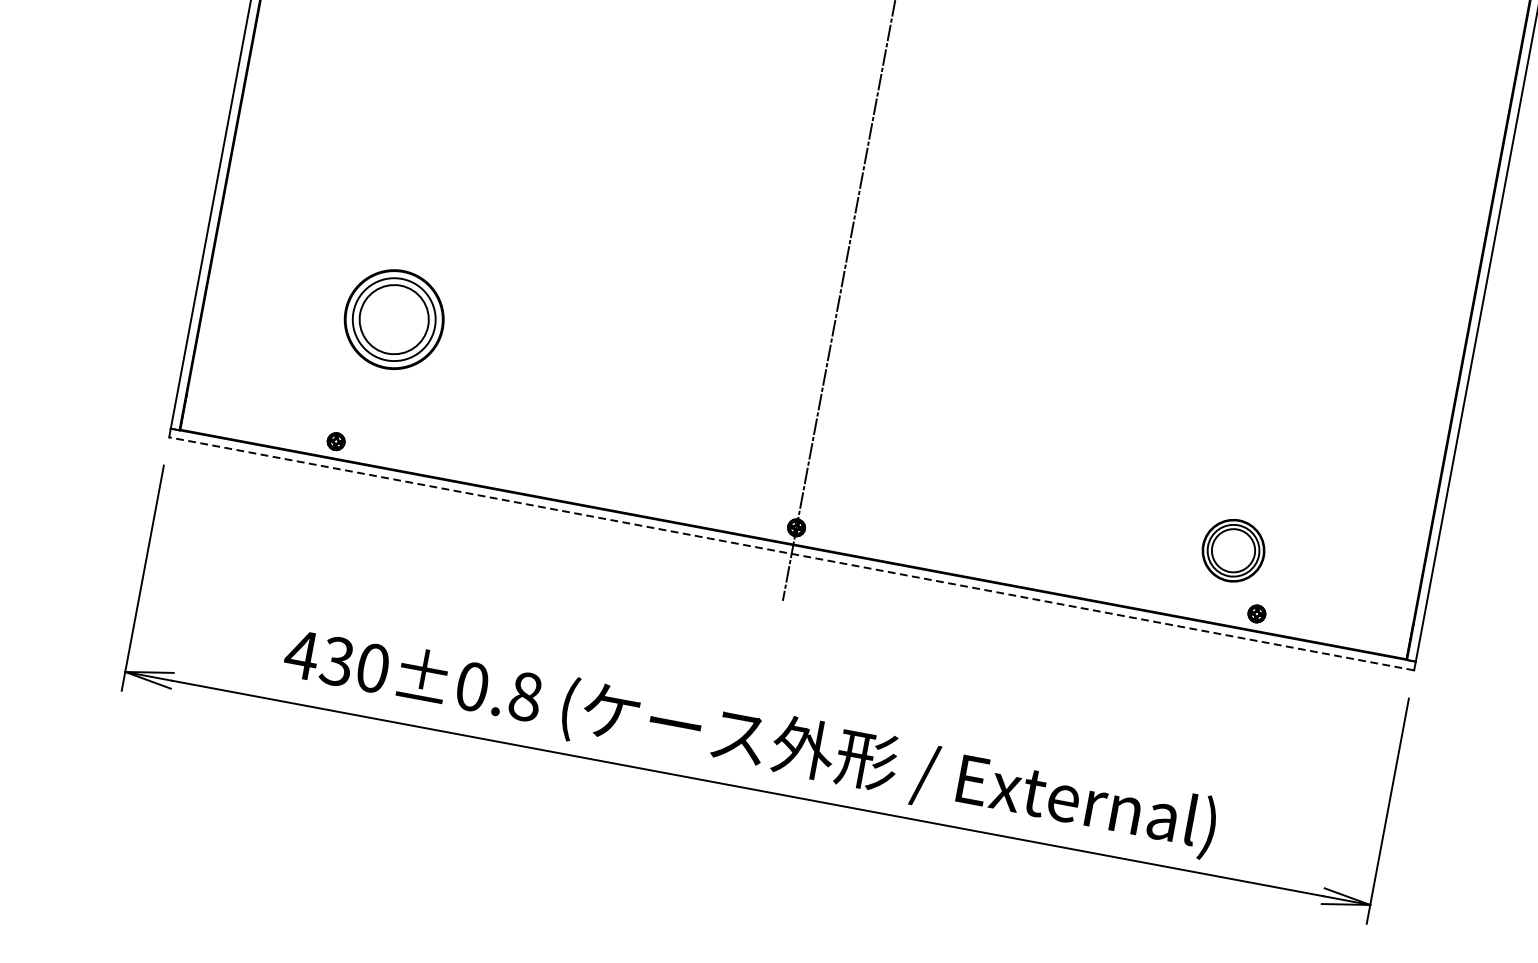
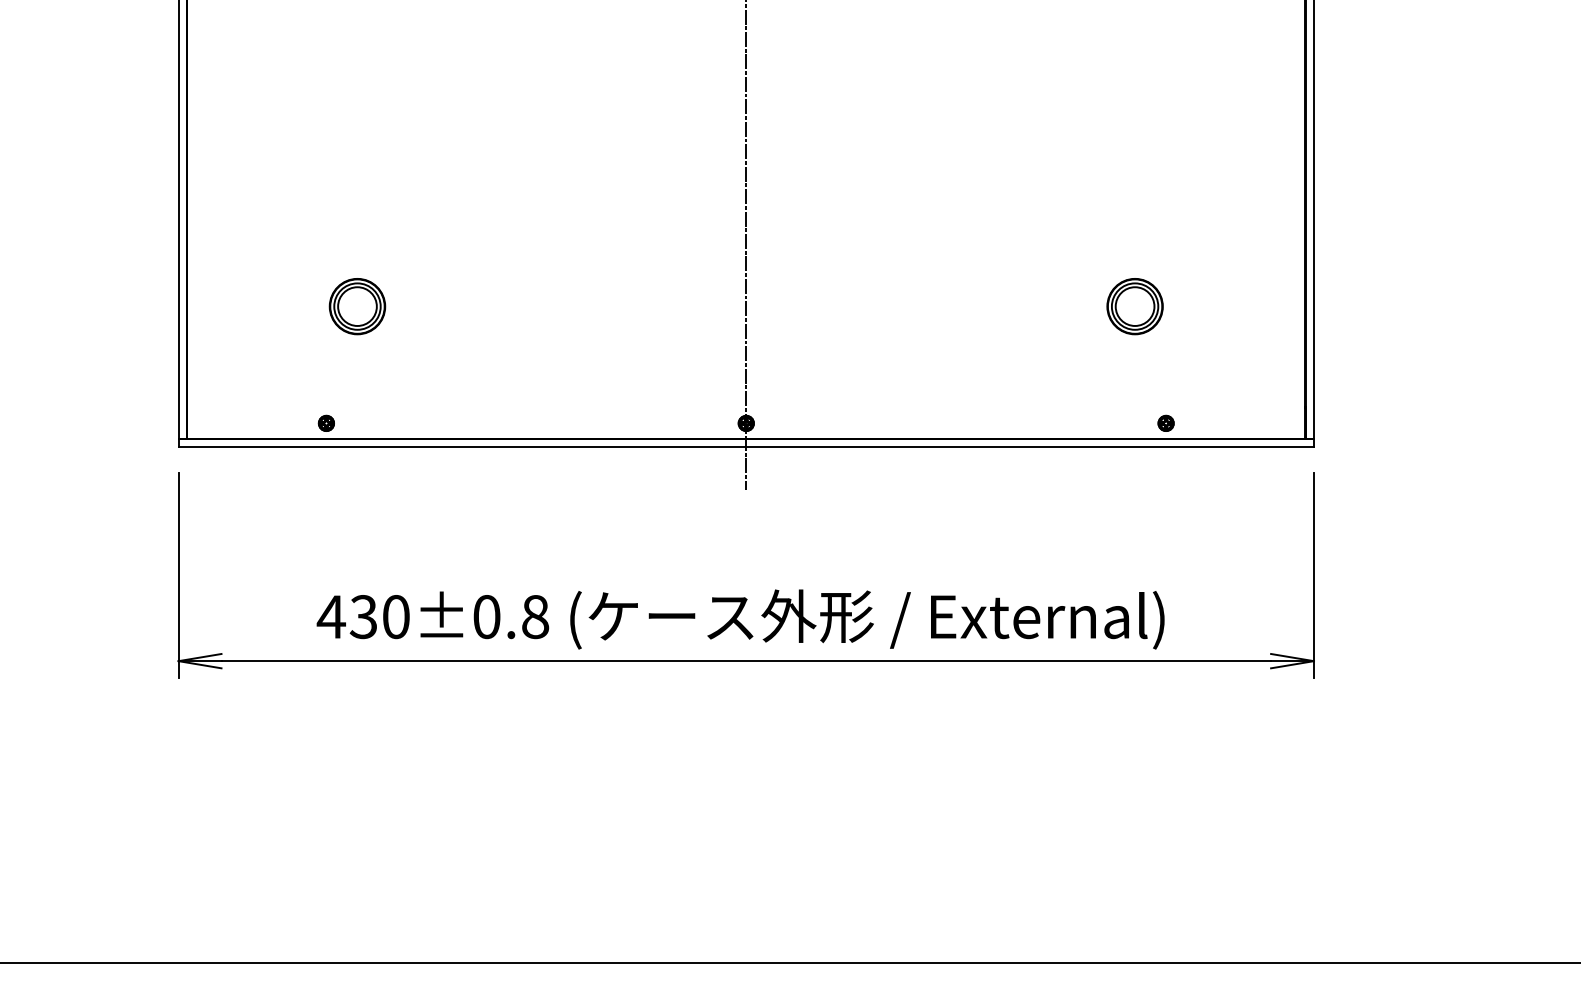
part: (394, 319) -> (357, 306), size x0.62
part: (1232, 550) -> (1134, 306), moved
line: (791, 554) -> (746, 447), dashed -> solid

